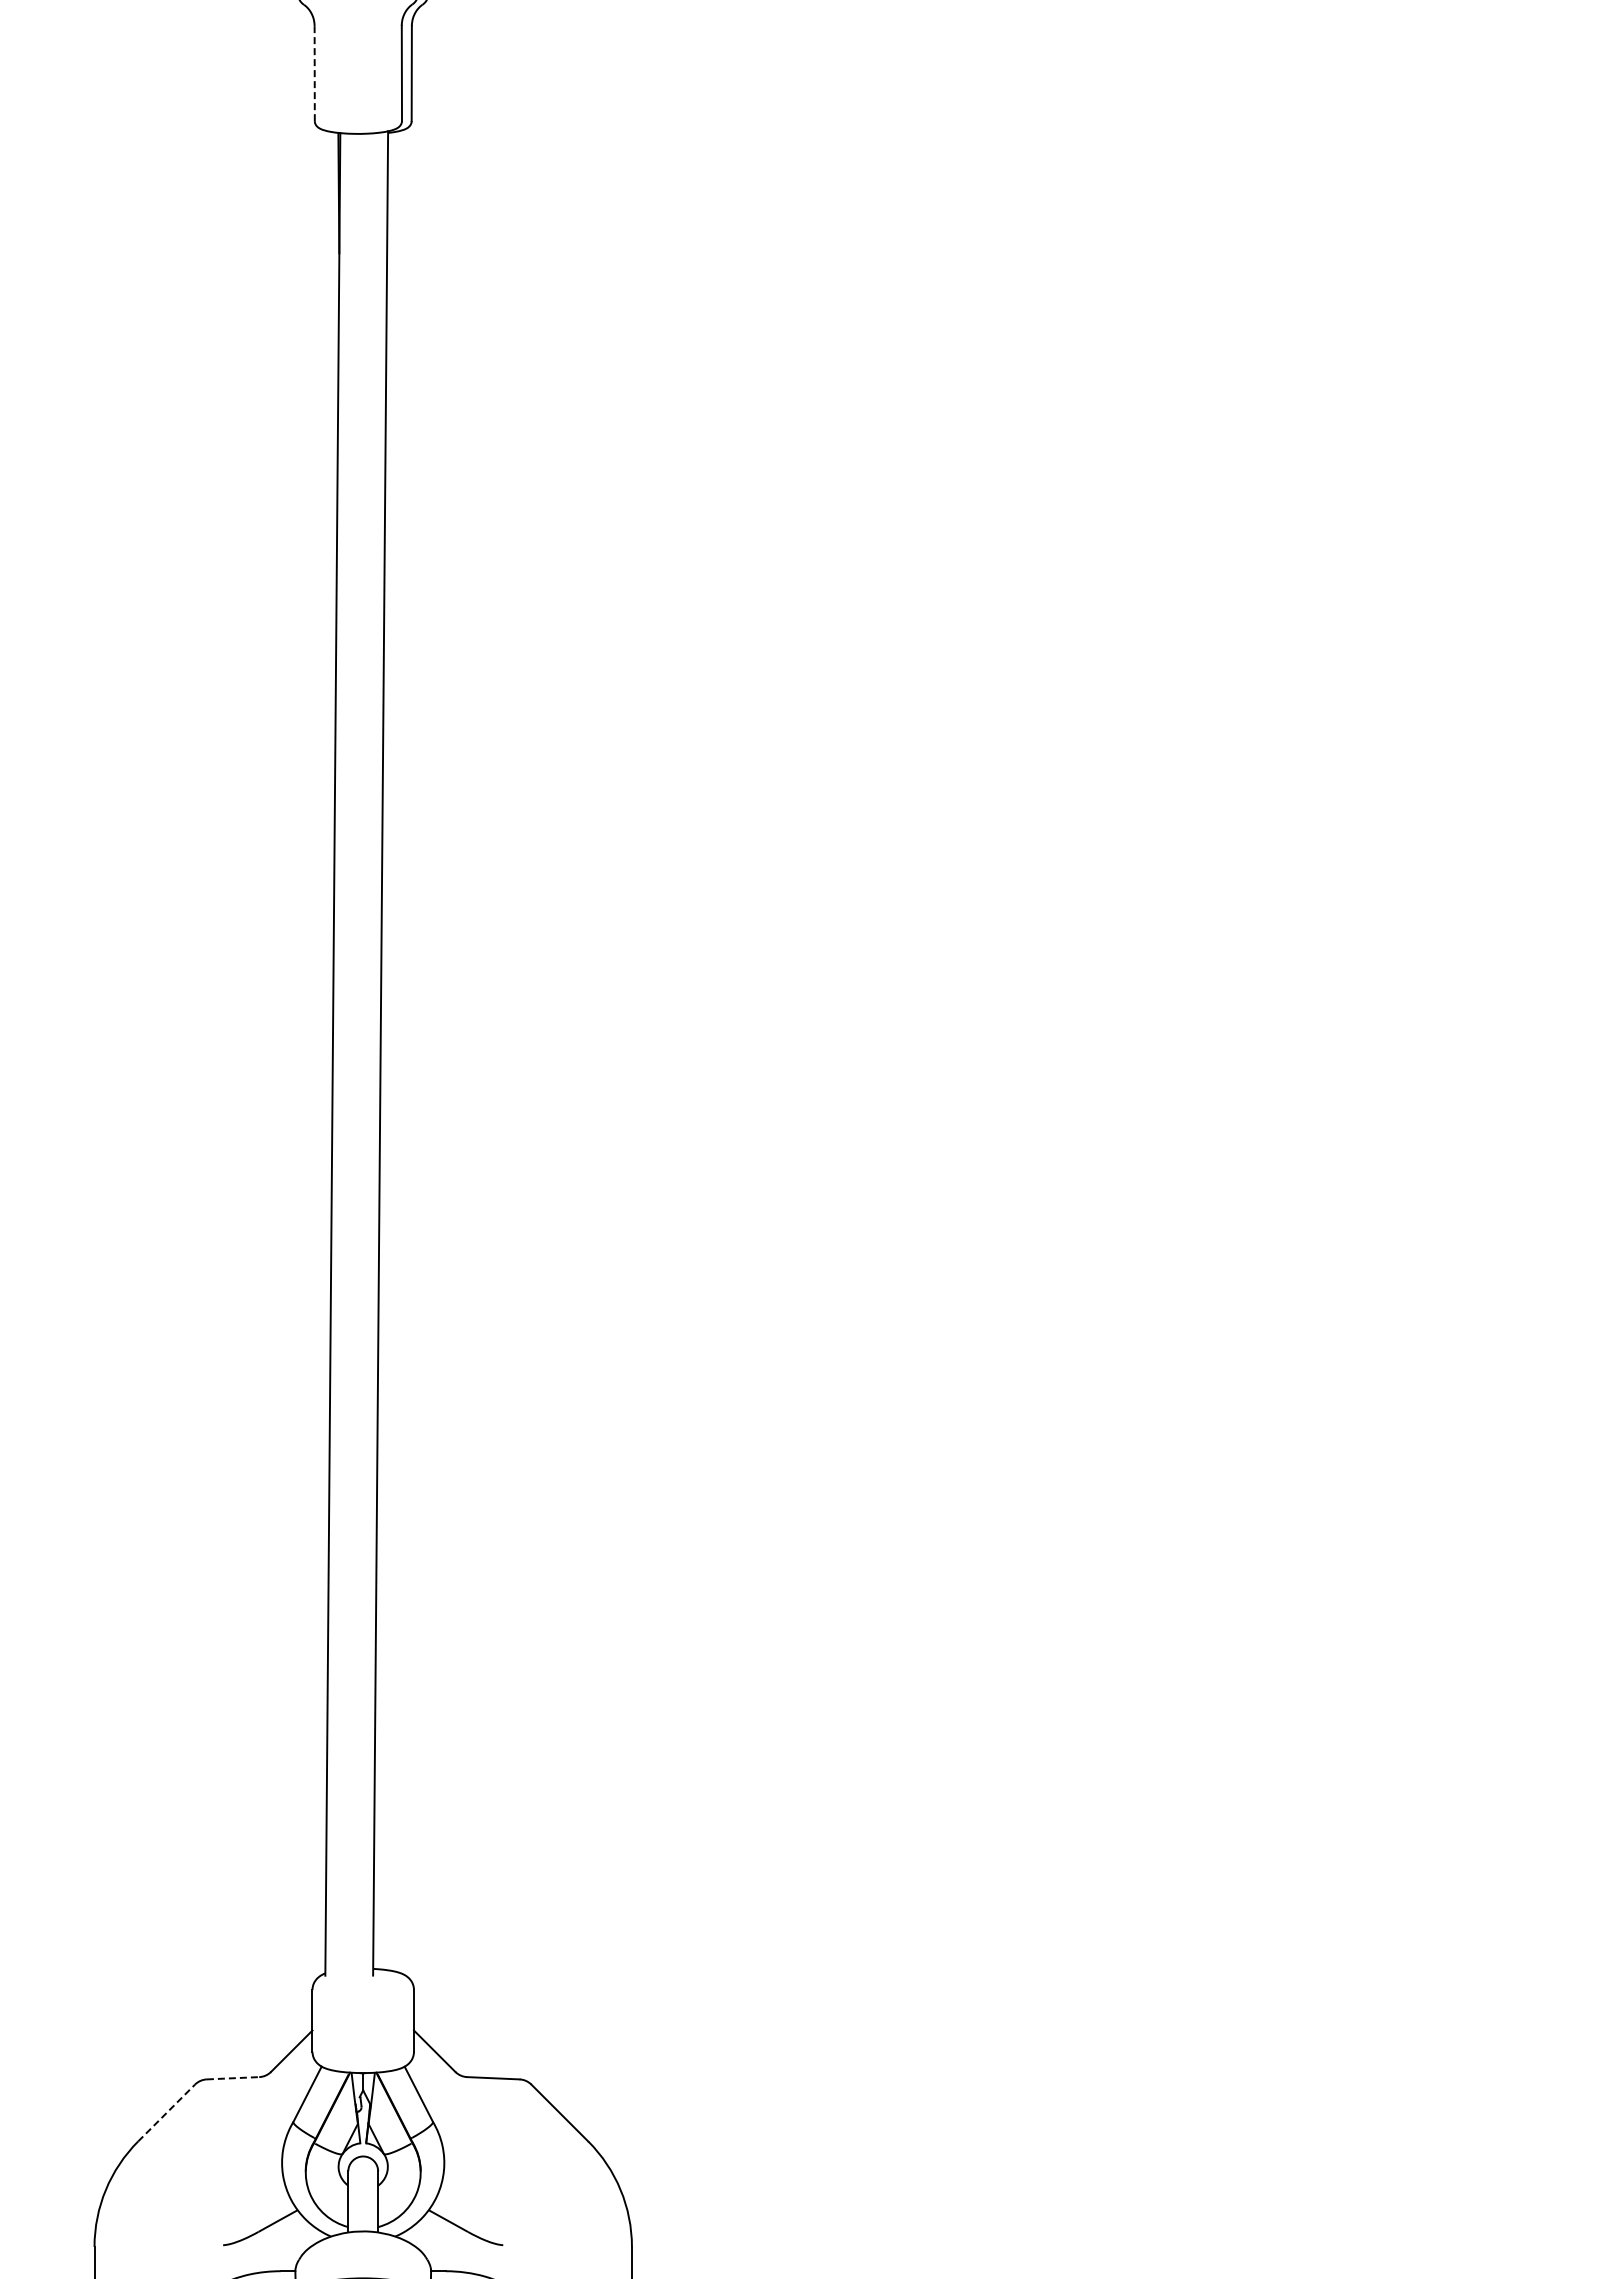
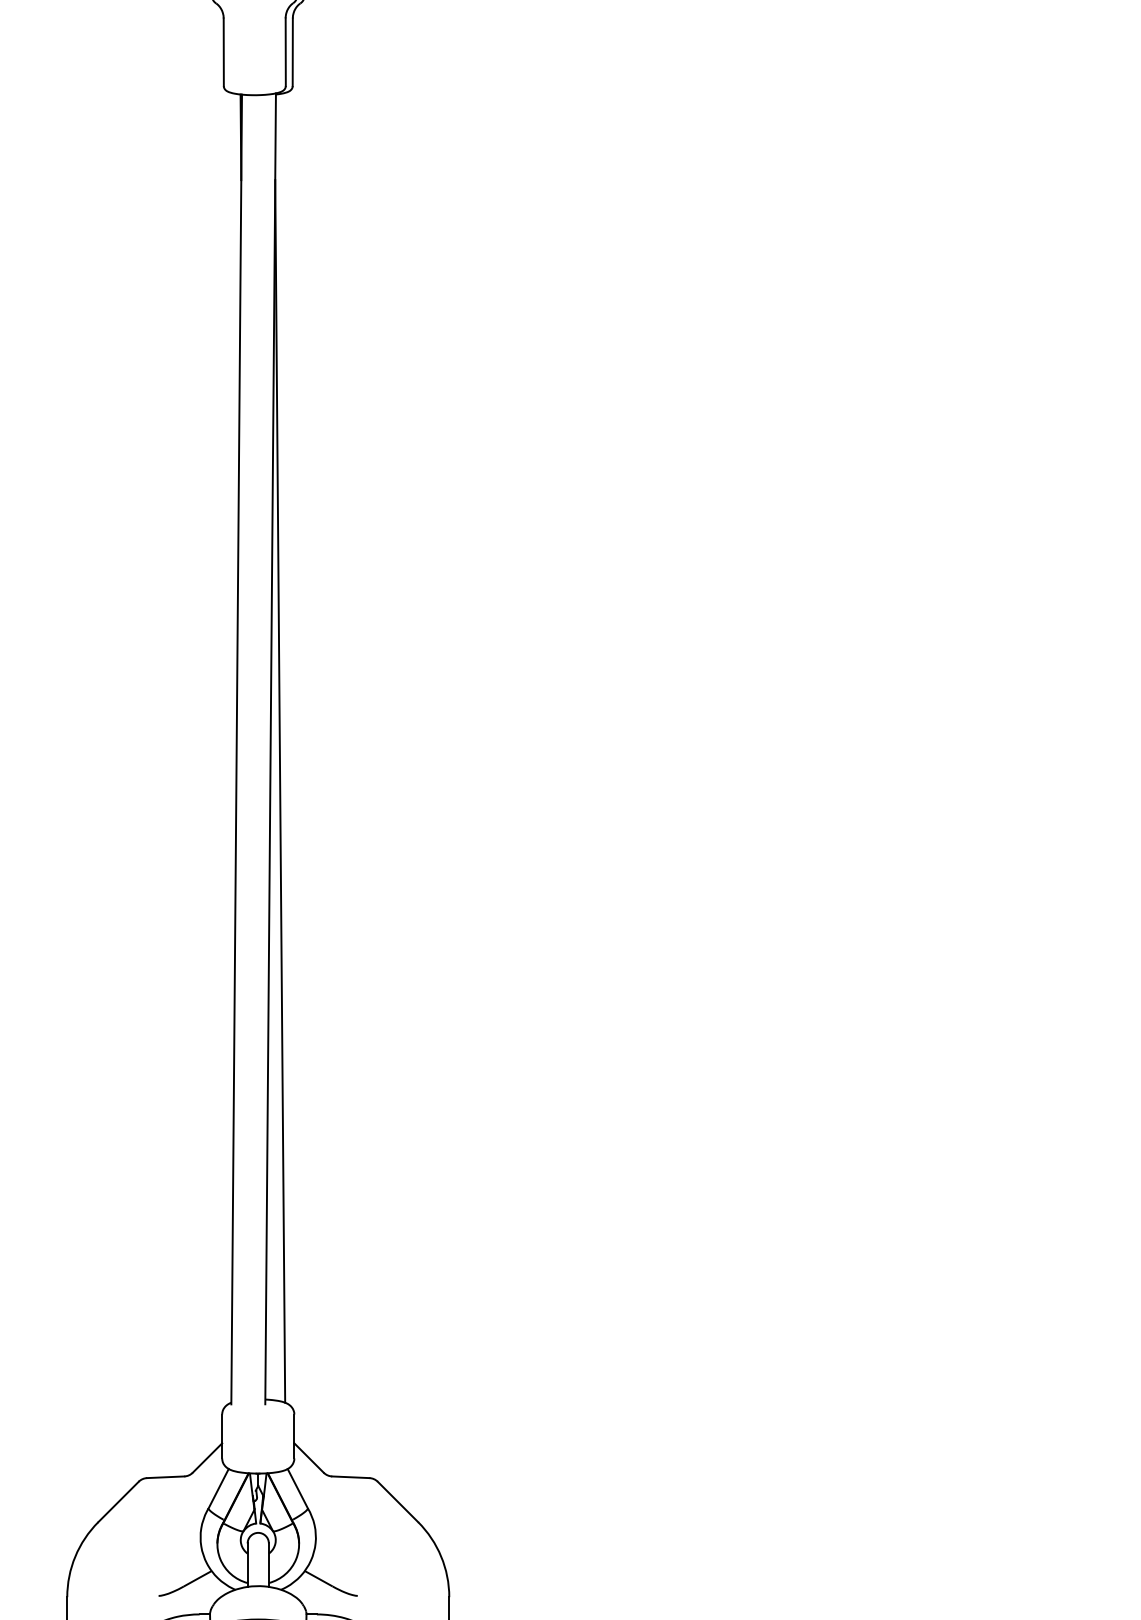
line: (314, 73) -> (223, 52), dashed -> solid
line: (394, 1113) -> (280, 791), added
line: (233, 2078) -> (166, 1477), dashed -> solid
line: (166, 2112) -> (118, 1501), dashed -> solid

